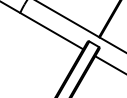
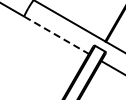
line: (52, 31) -> (57, 35), solid -> dashed

